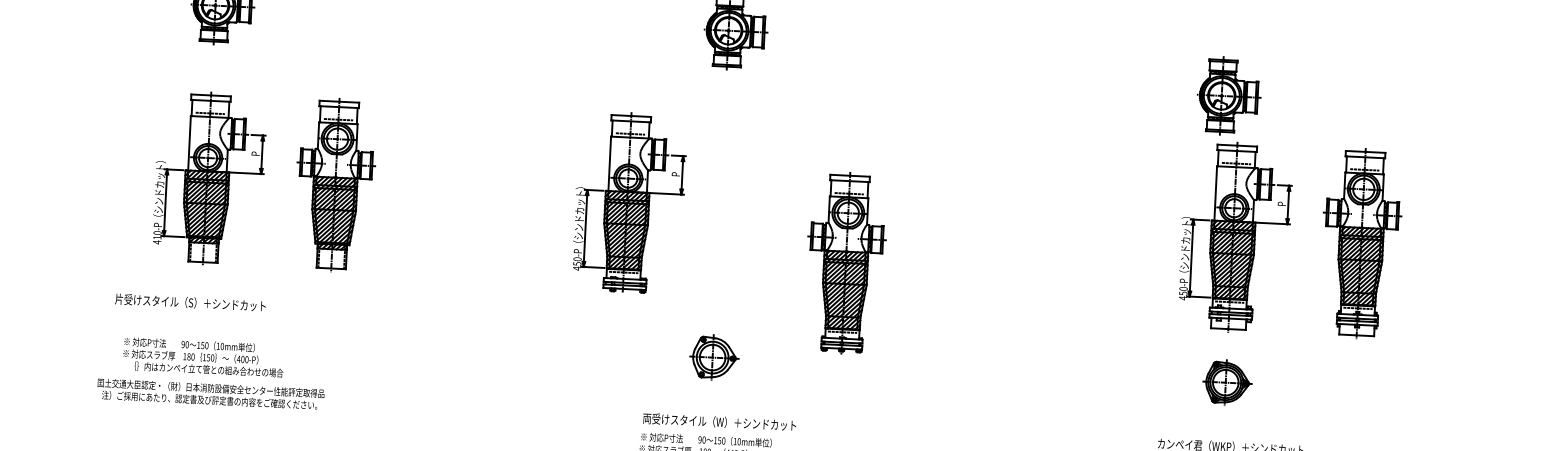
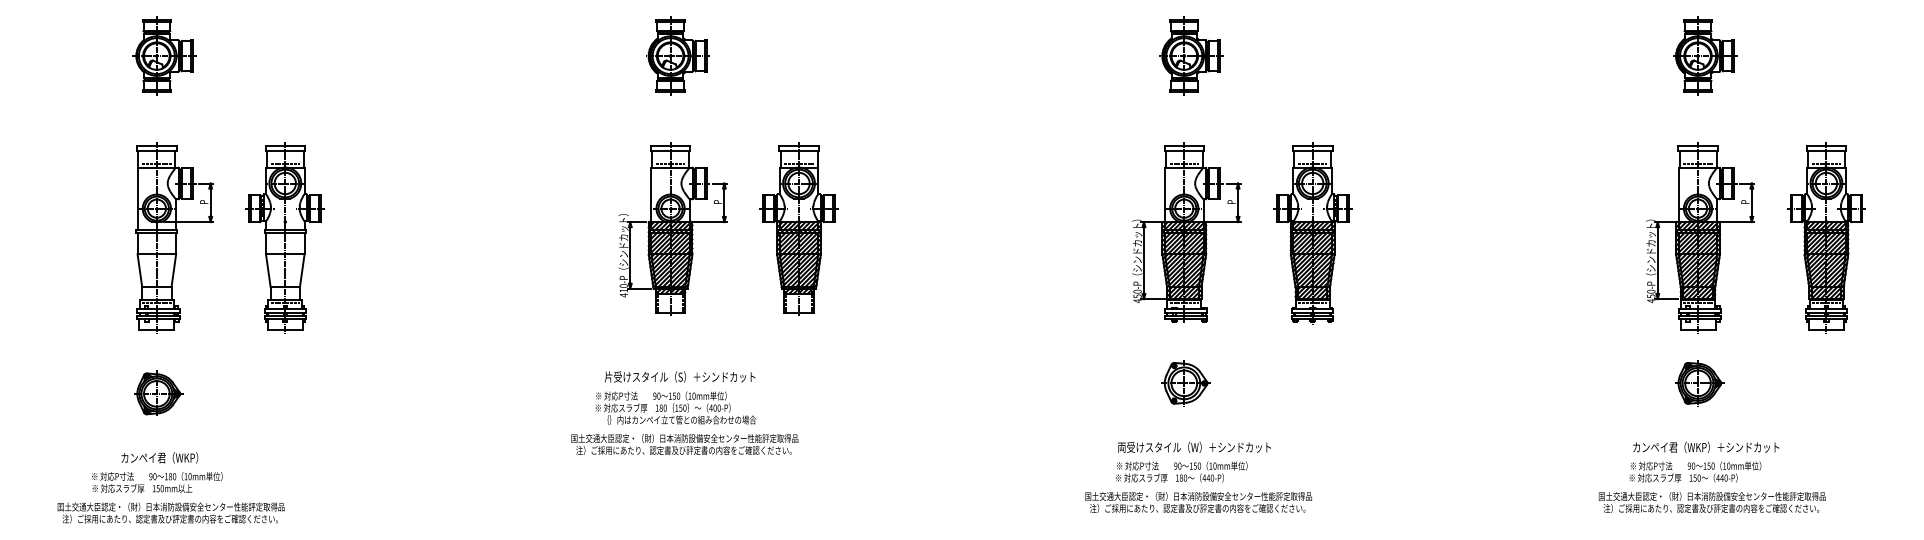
part: (1229, 95) -> (1705, 55), moved
part: (629, 202) -> (1186, 232), moved
part: (845, 263) -> (1312, 233), moved
text: (189, 302) -> (679, 376), moved

